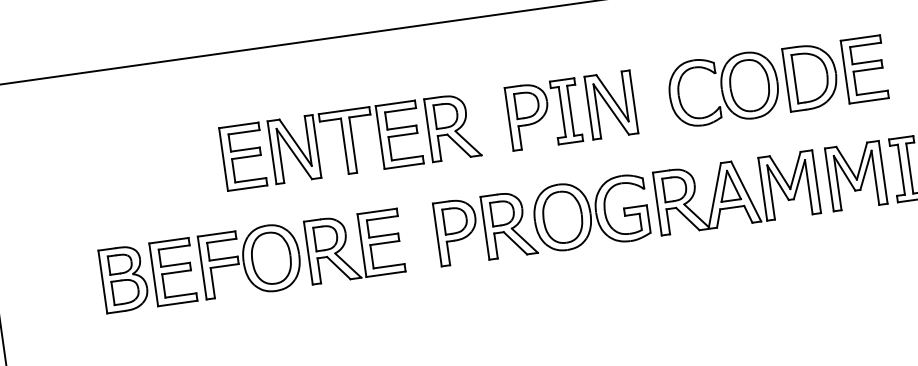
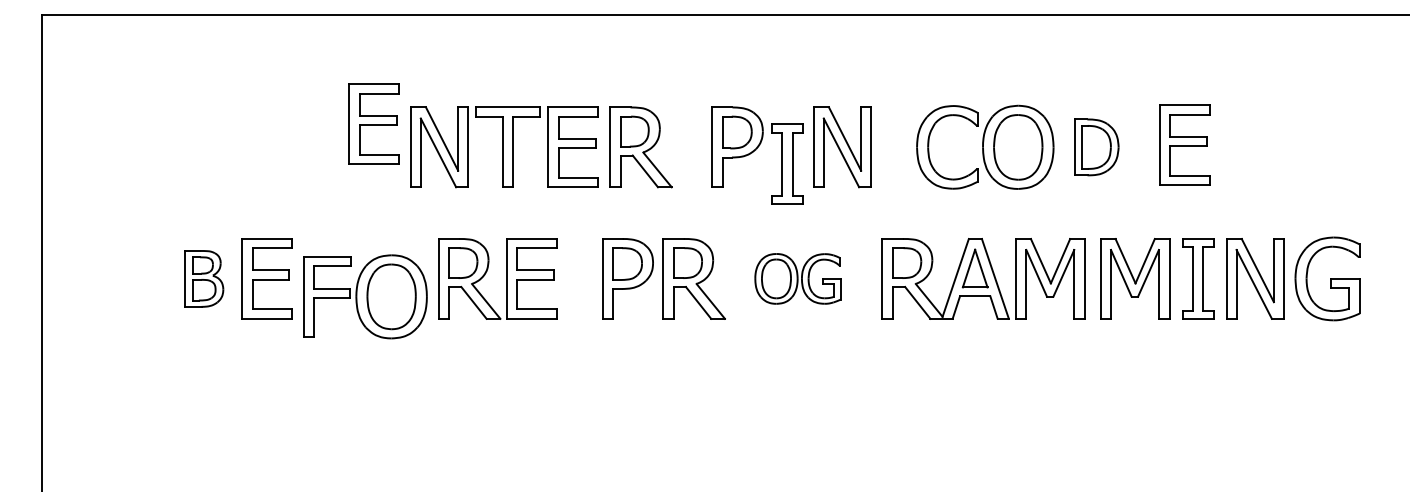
part: (864, 68) -> (1184, 144), moved
part: (811, 77) -> (1096, 147), size x0.7
part: (566, 110) -> (787, 163), moved
part: (242, 156) -> (373, 123), moved
part: (590, 213) -> (797, 278), size x0.6
part: (250, 260) -> (365, 296), moved
part: (124, 278) -> (204, 278), size x0.7

